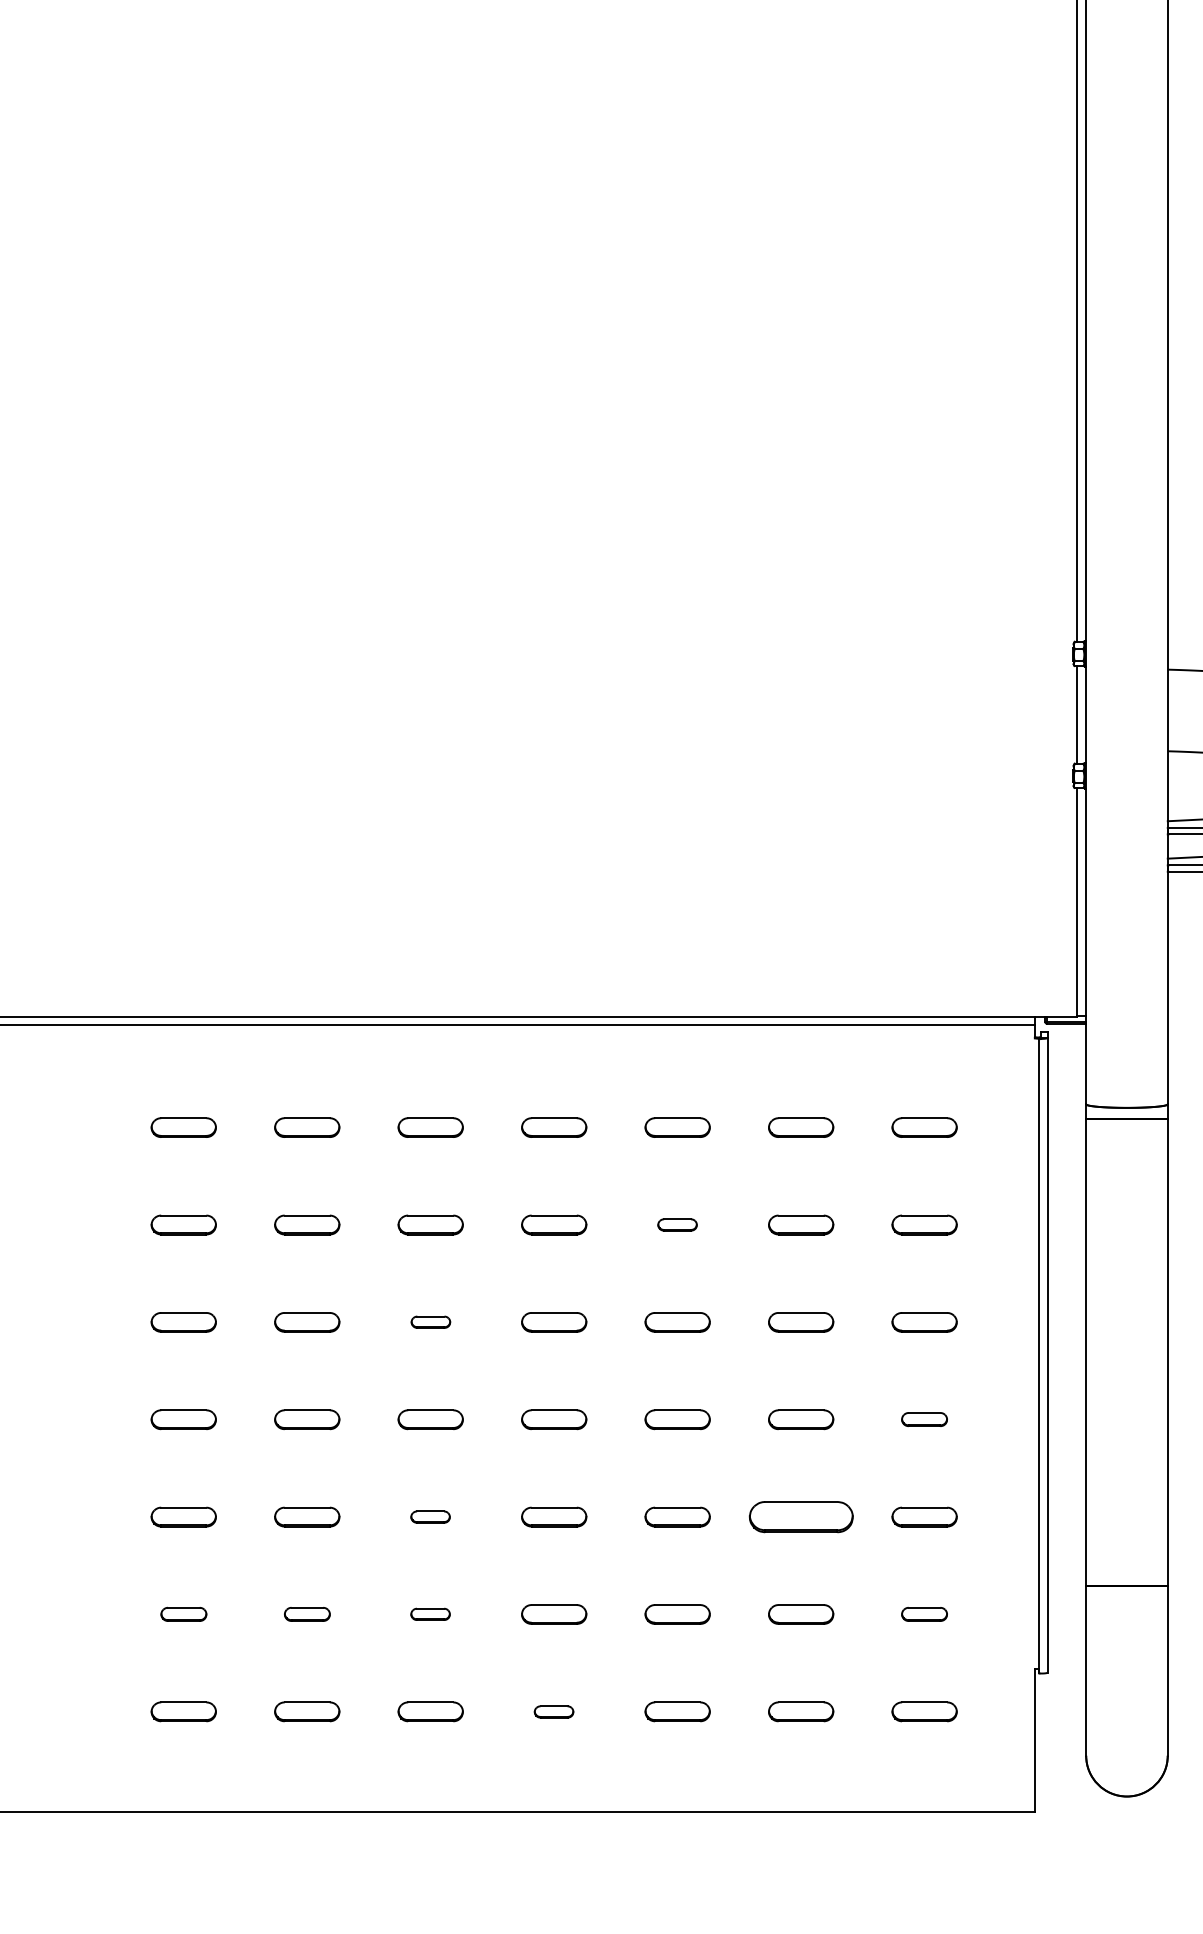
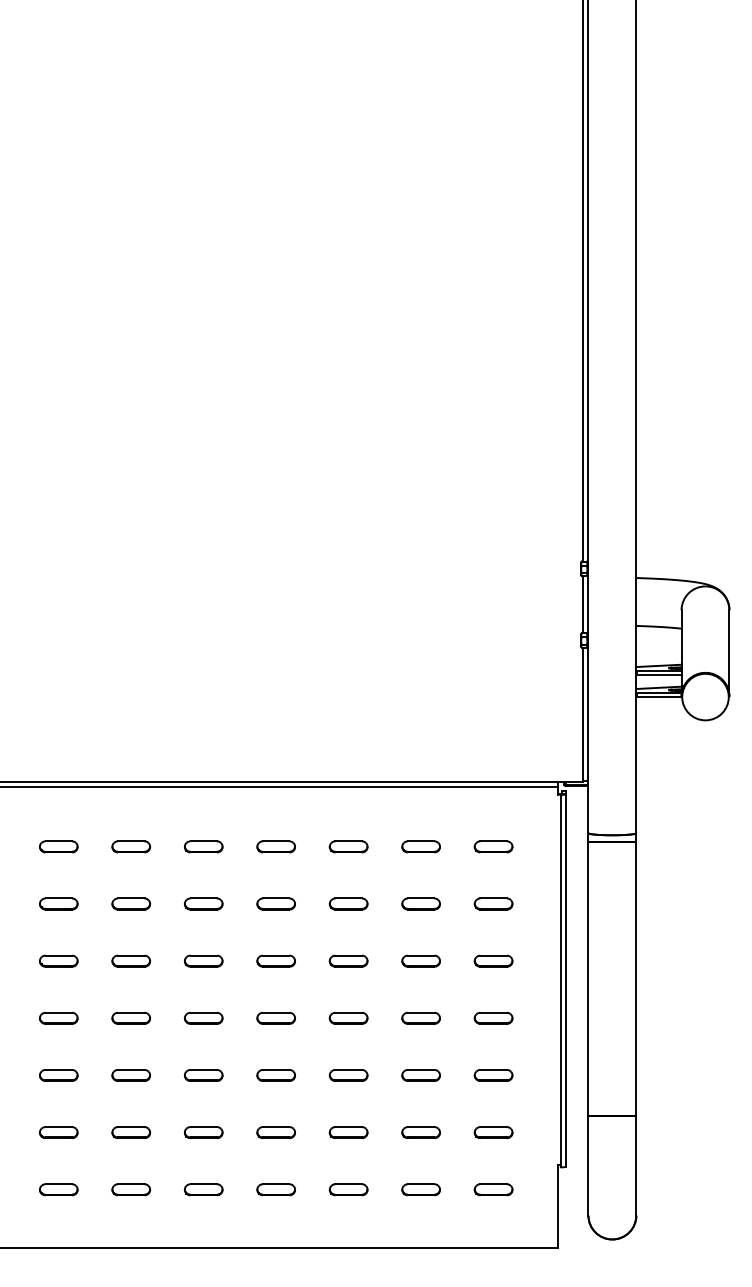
part: (677, 1224) -> (348, 903), size x1.67
part: (430, 1321) -> (203, 960), size x1.67
part: (924, 1418) -> (493, 1017), size x1.43
part: (430, 1517) -> (203, 1075), size x1.67
part: (800, 1517) -> (420, 1075), size x0.62
part: (183, 1614) -> (58, 1132), size x1.43
part: (307, 1614) -> (131, 1132), size x1.43
part: (430, 1614) -> (203, 1132), size x1.67
part: (924, 1614) -> (493, 1132), size x1.43
part: (553, 1711) -> (275, 1189), size x1.67

